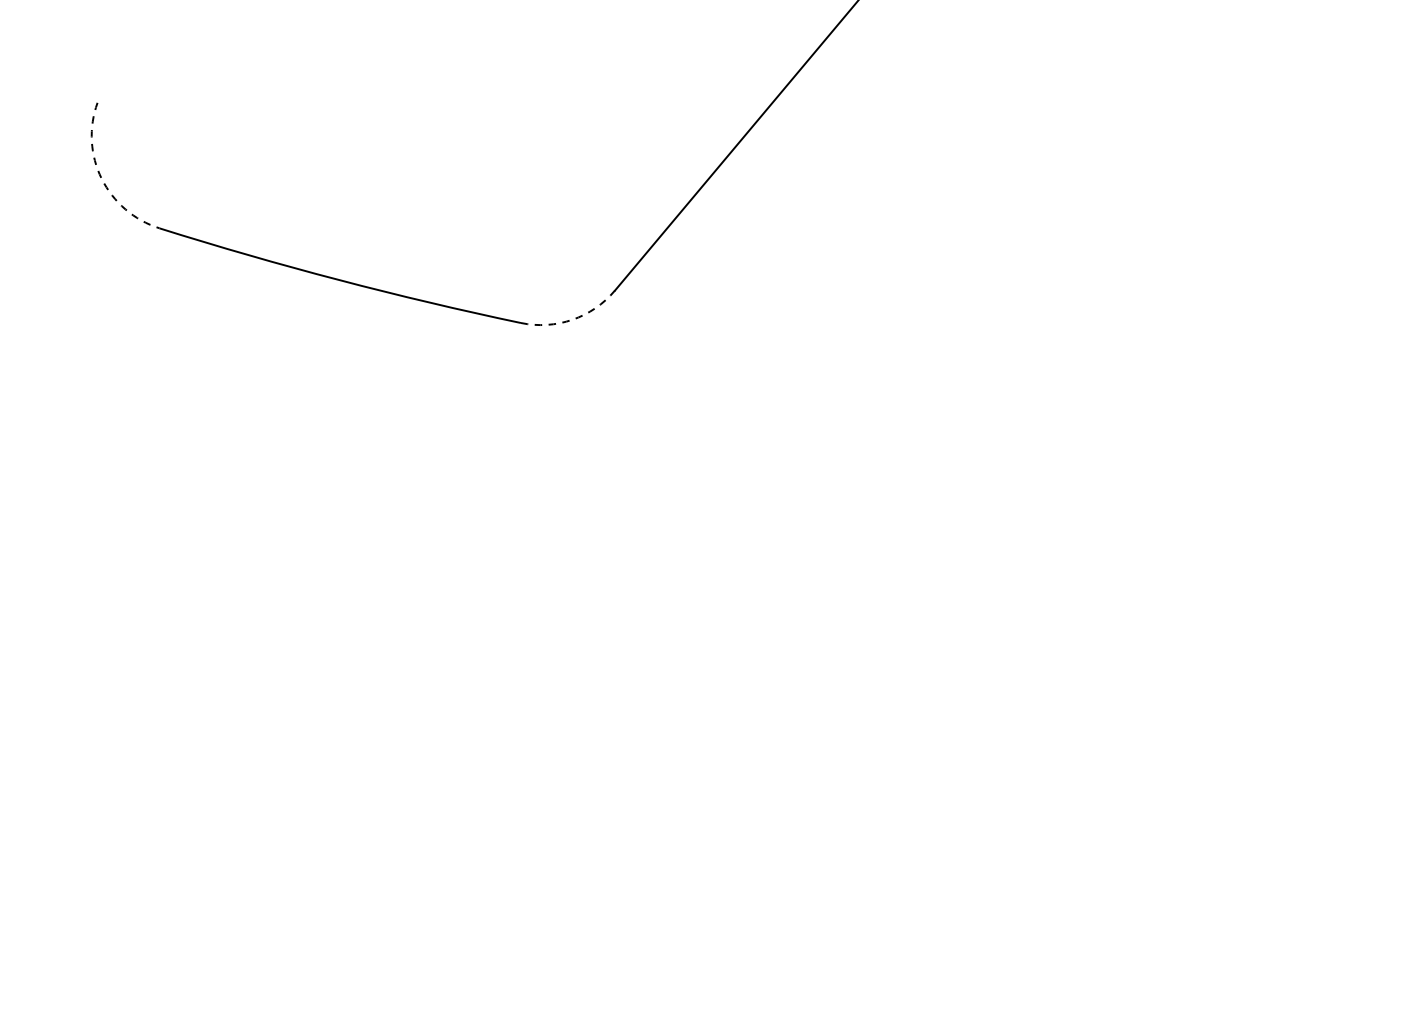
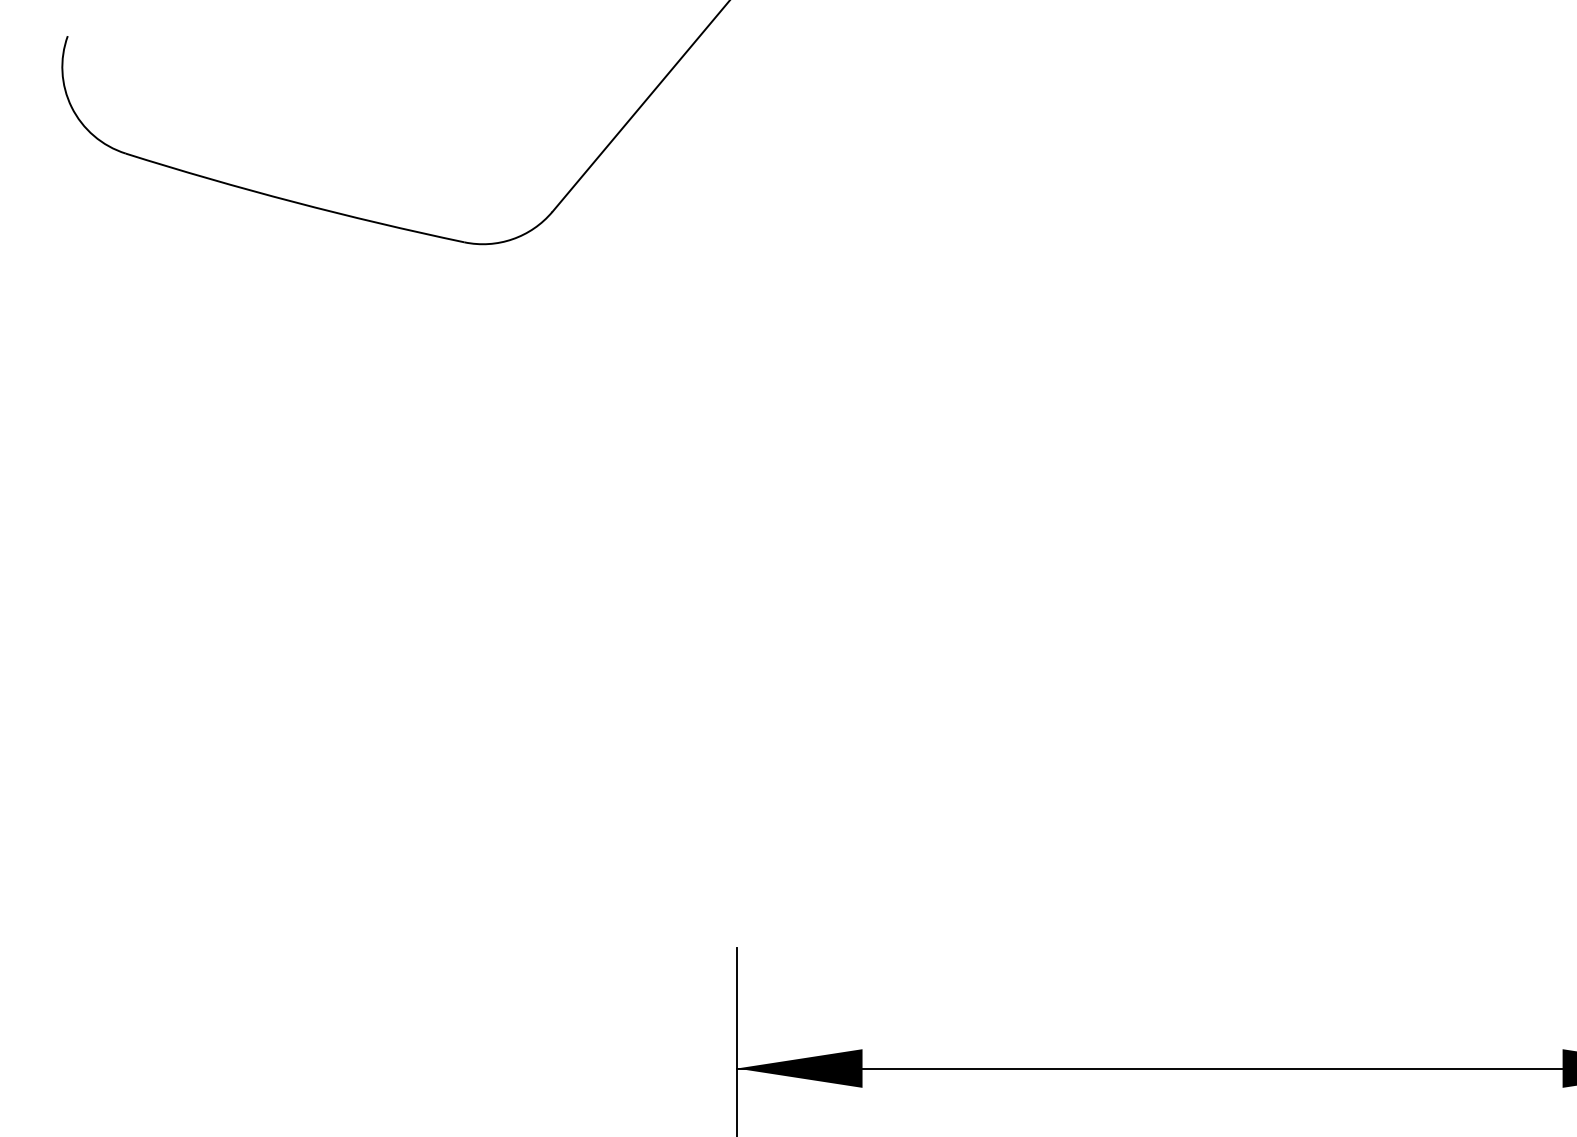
arc: (101, 179) -> (71, 107), dashed -> solid
arc: (572, 320) -> (512, 239), dashed -> solid

